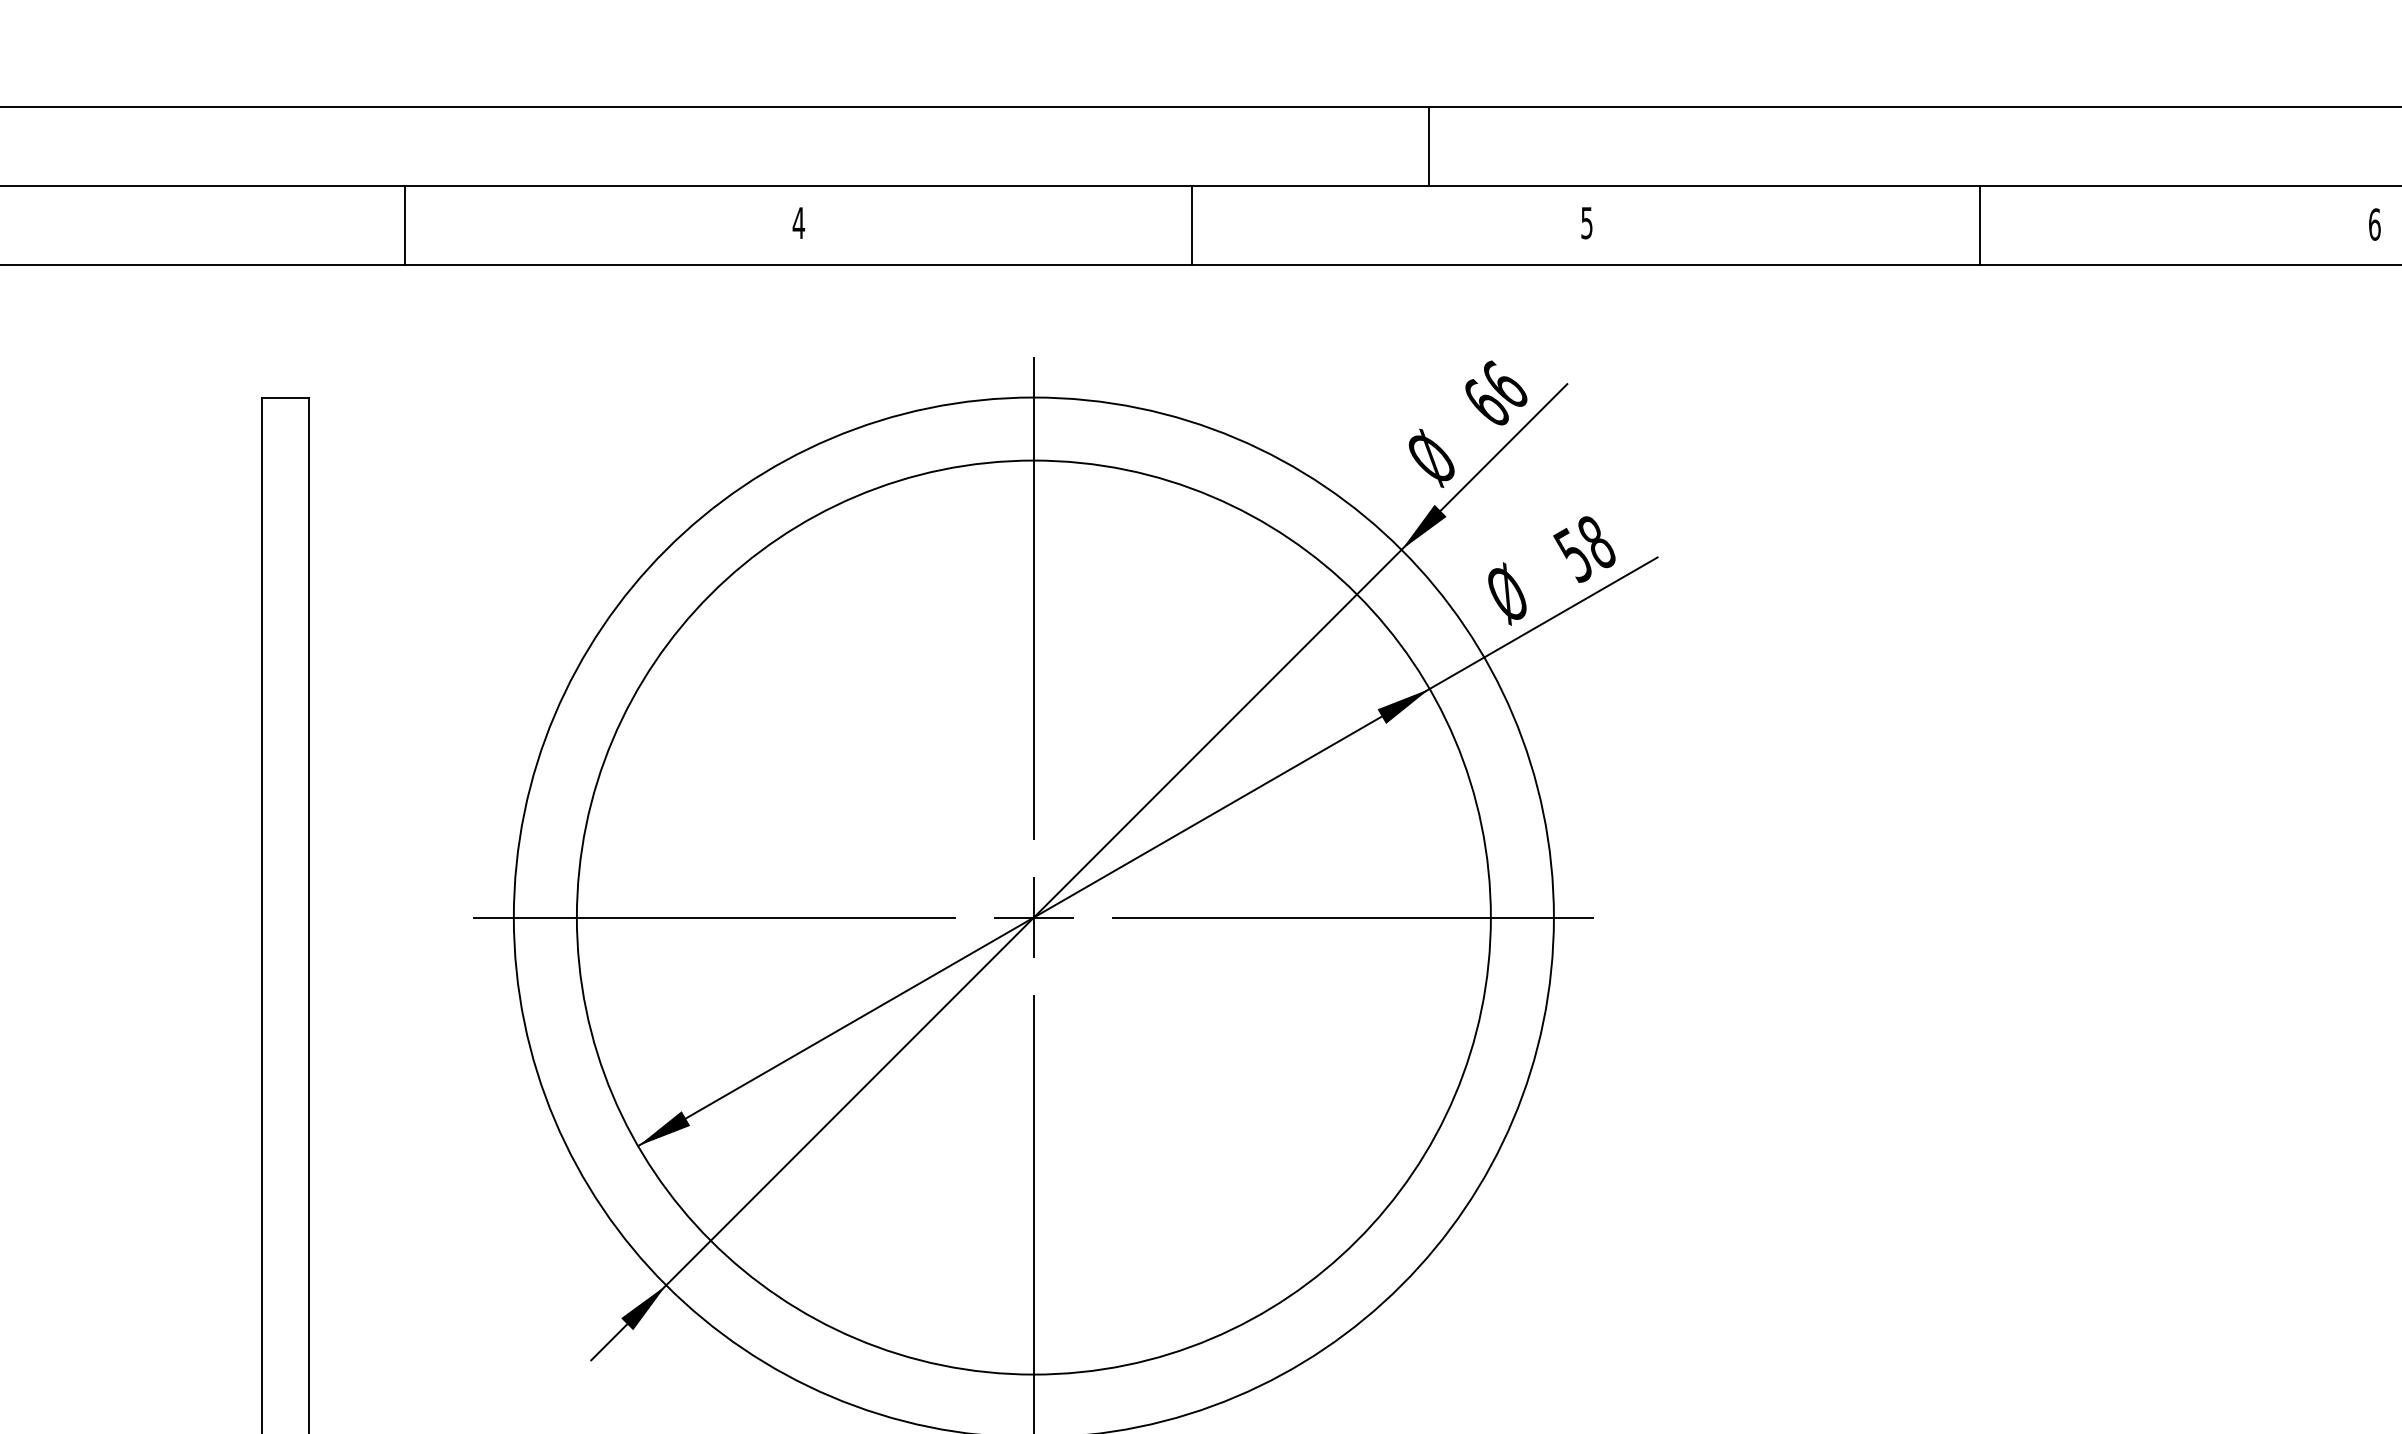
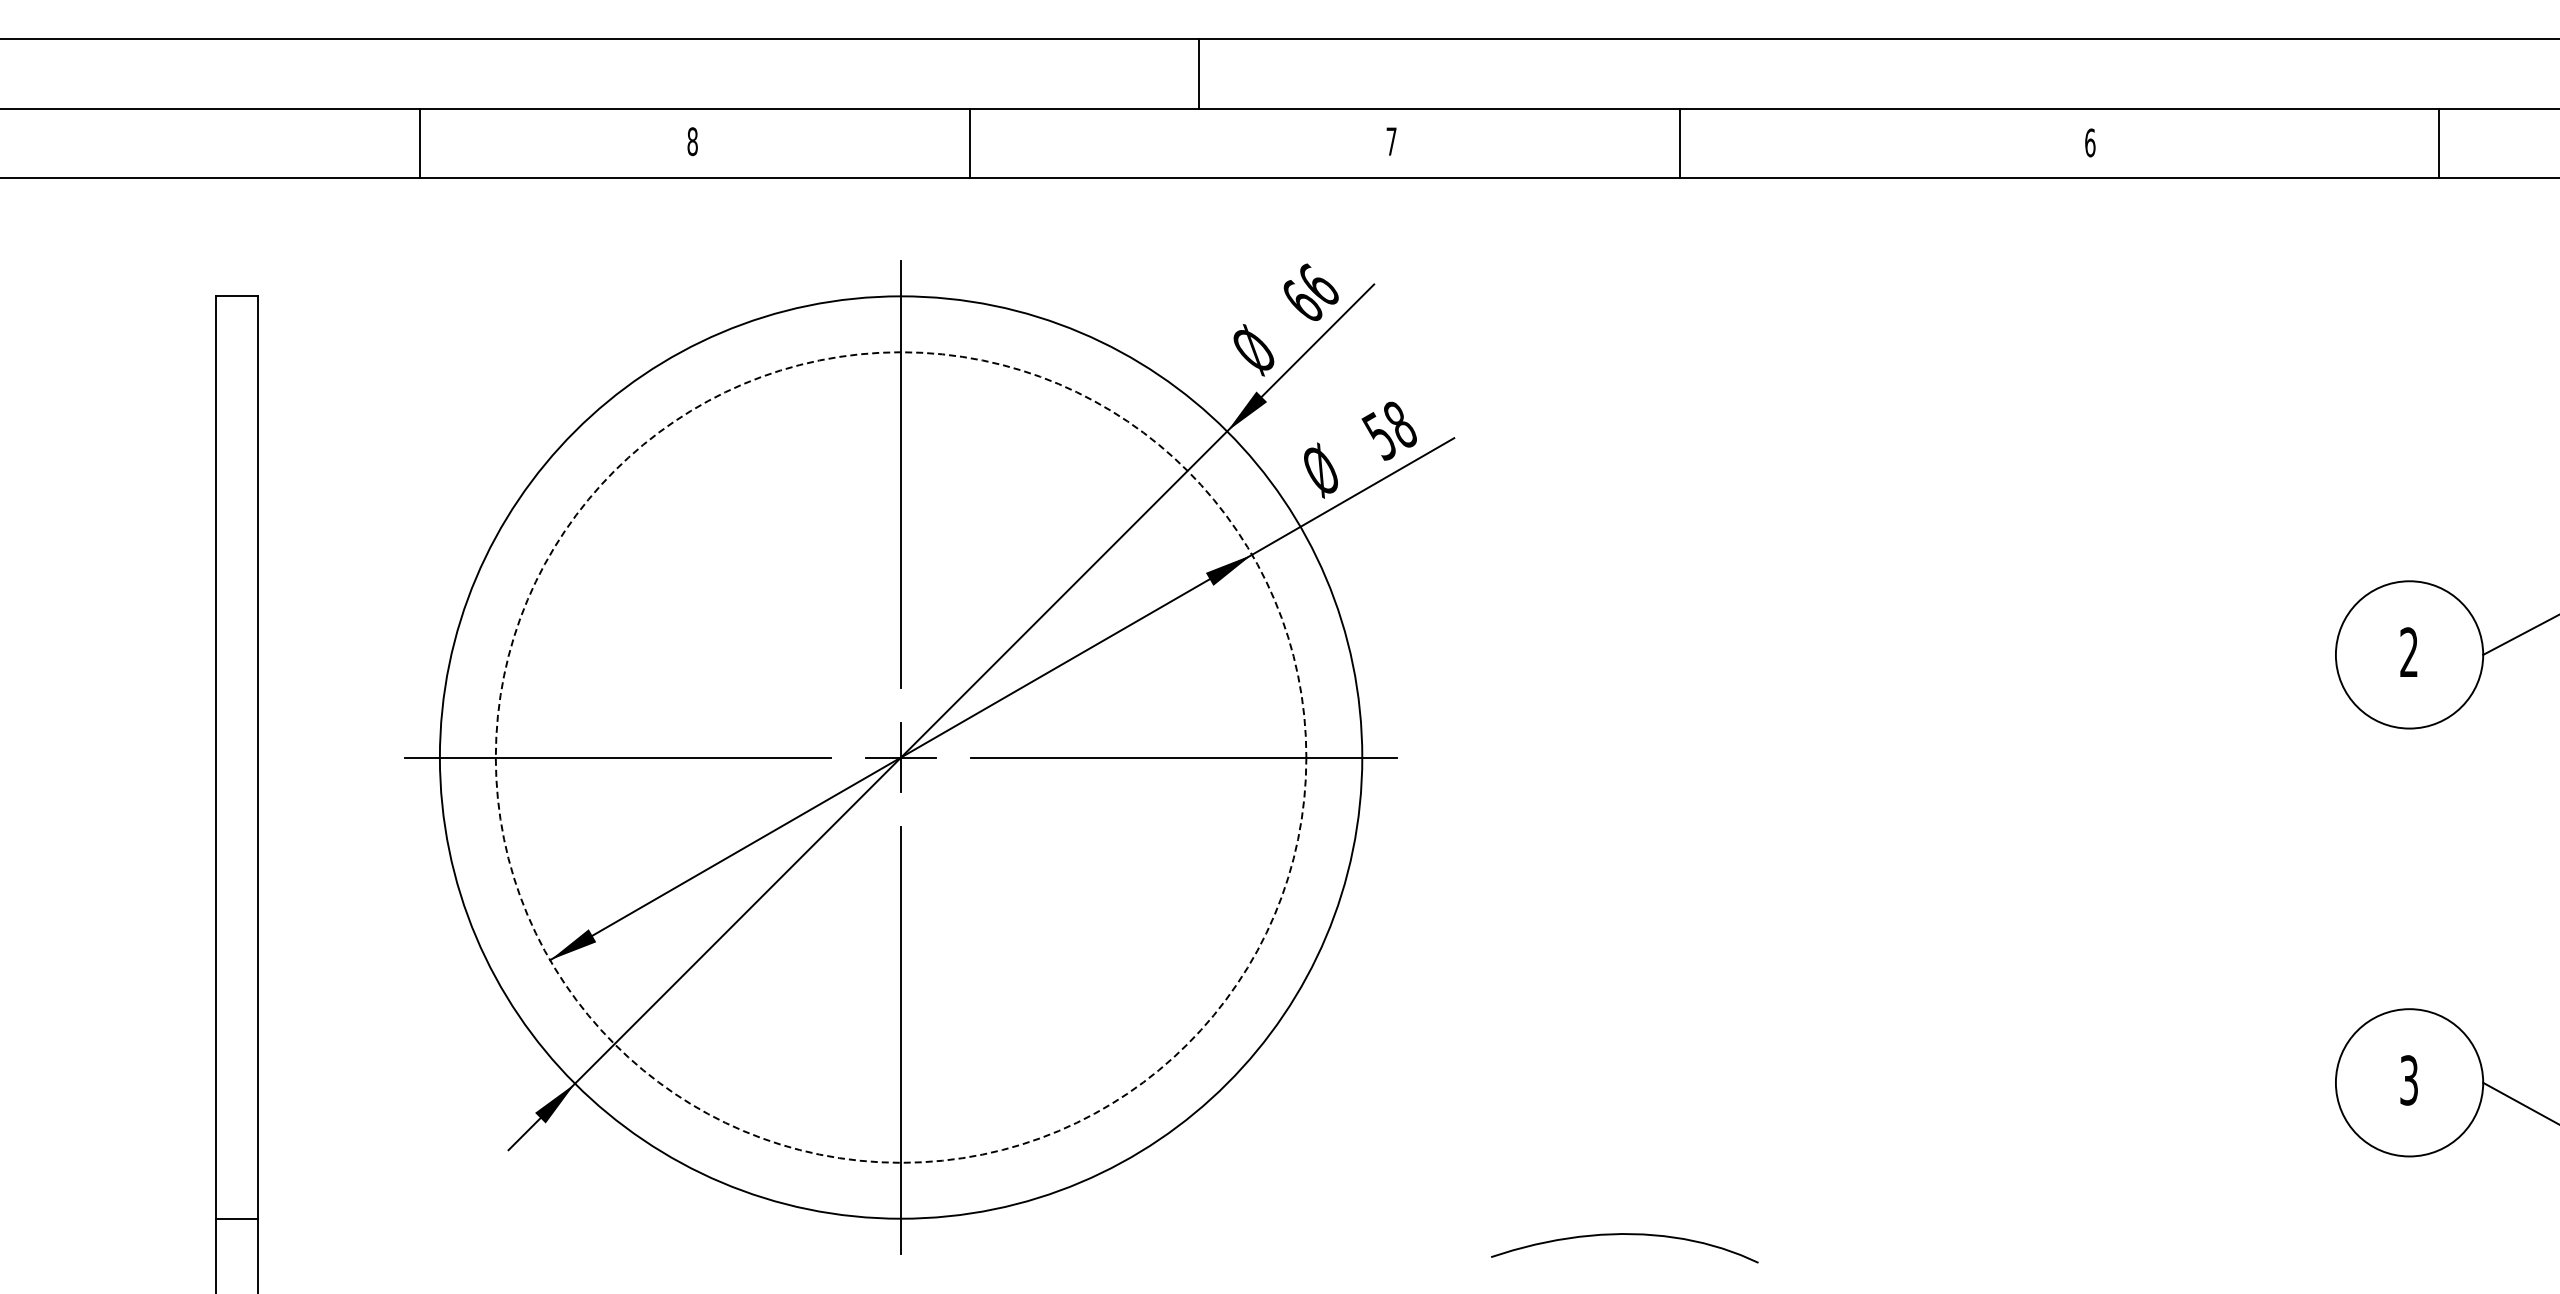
line: (1429, 146) -> (1199, 73), moved
text: (798, 222) -> (692, 141), 4 -> 8
text: (1586, 222) -> (1391, 141), 5 -> 7
line: (404, 225) -> (419, 143), moved
line: (1192, 225) -> (969, 143), moved
line: (1980, 225) -> (1680, 143), moved
circle: (1033, 917) -> (900, 757), solid -> dashed

